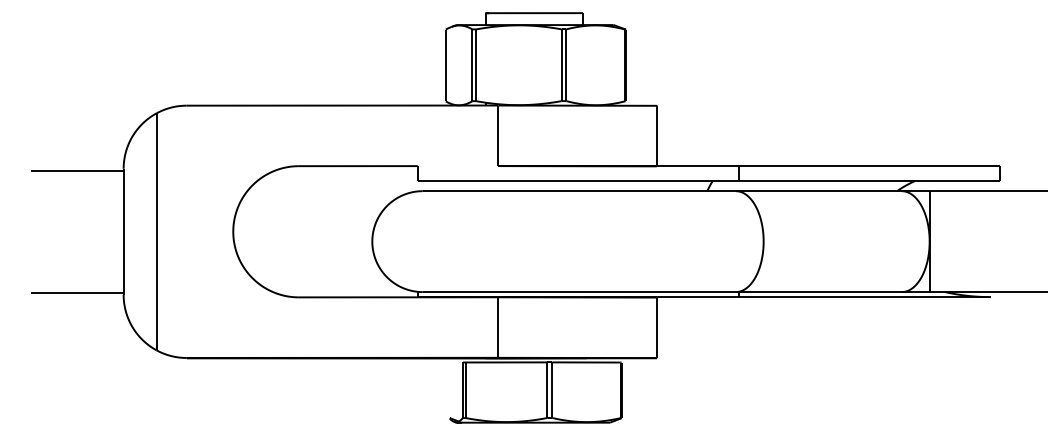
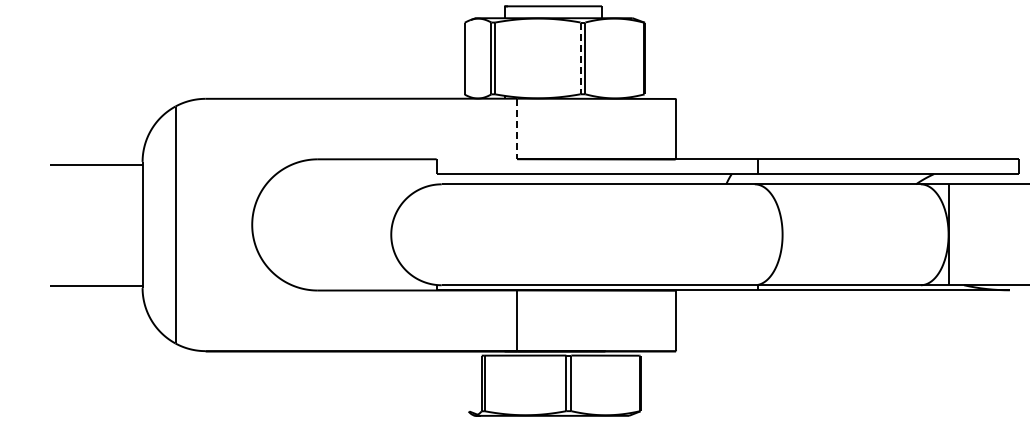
line: (561, 65) -> (580, 58), solid -> dashed
line: (498, 136) -> (517, 129), solid -> dashed

